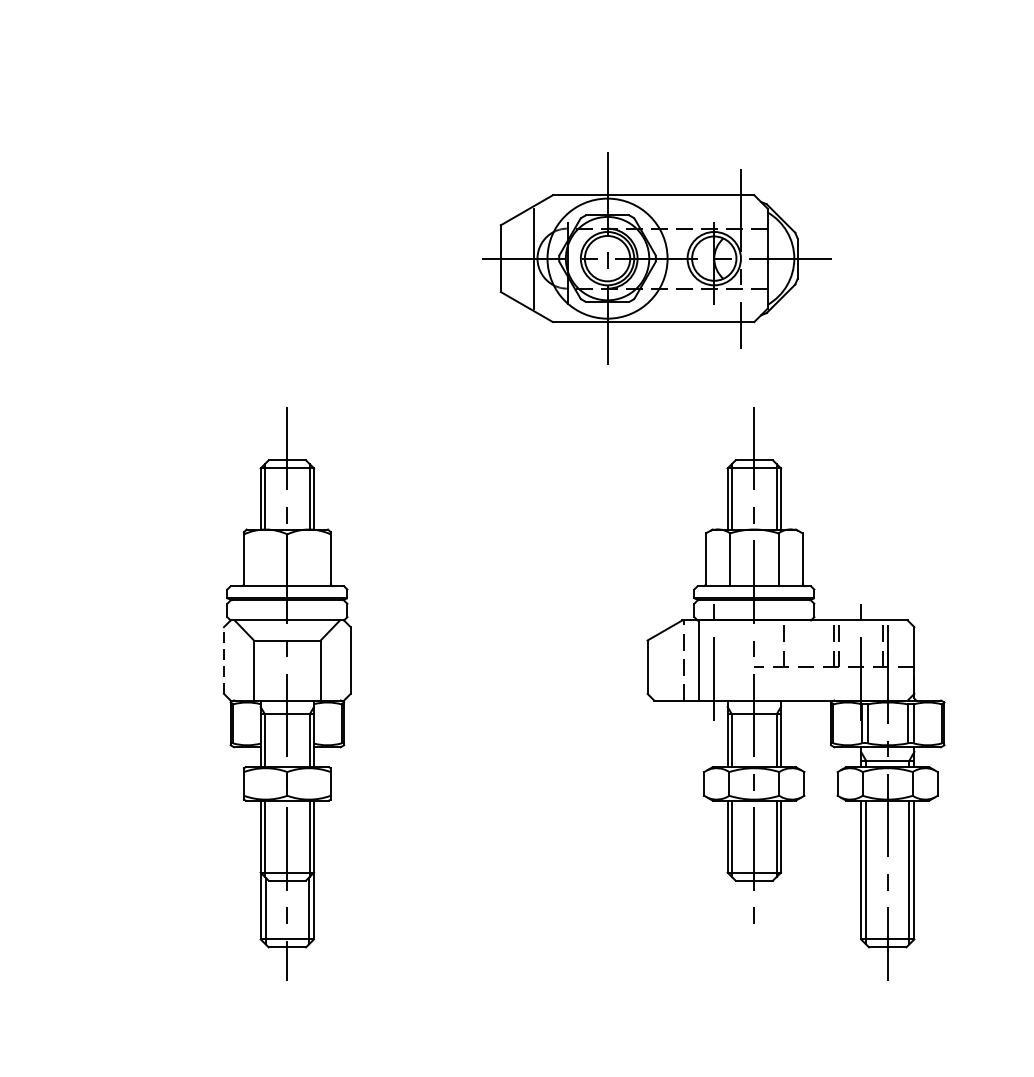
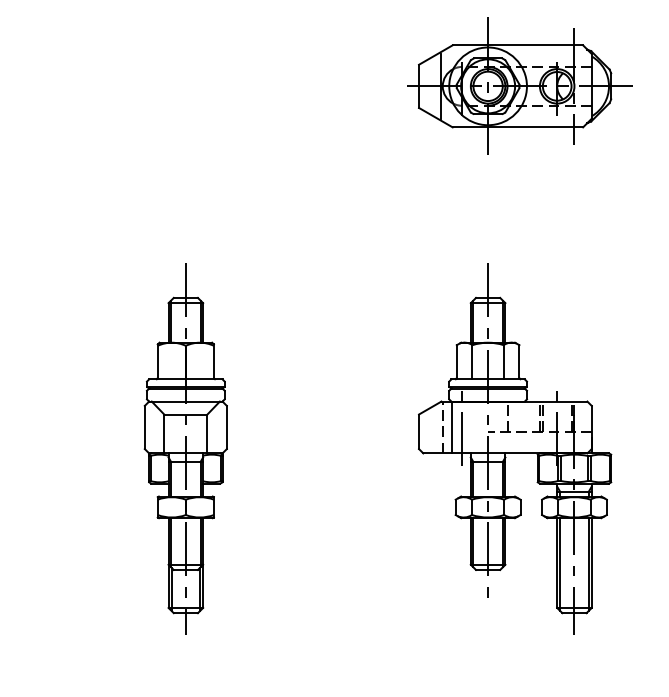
part: (656, 257) -> (519, 85), moved
line: (223, 660) -> (144, 427), dashed -> solid

